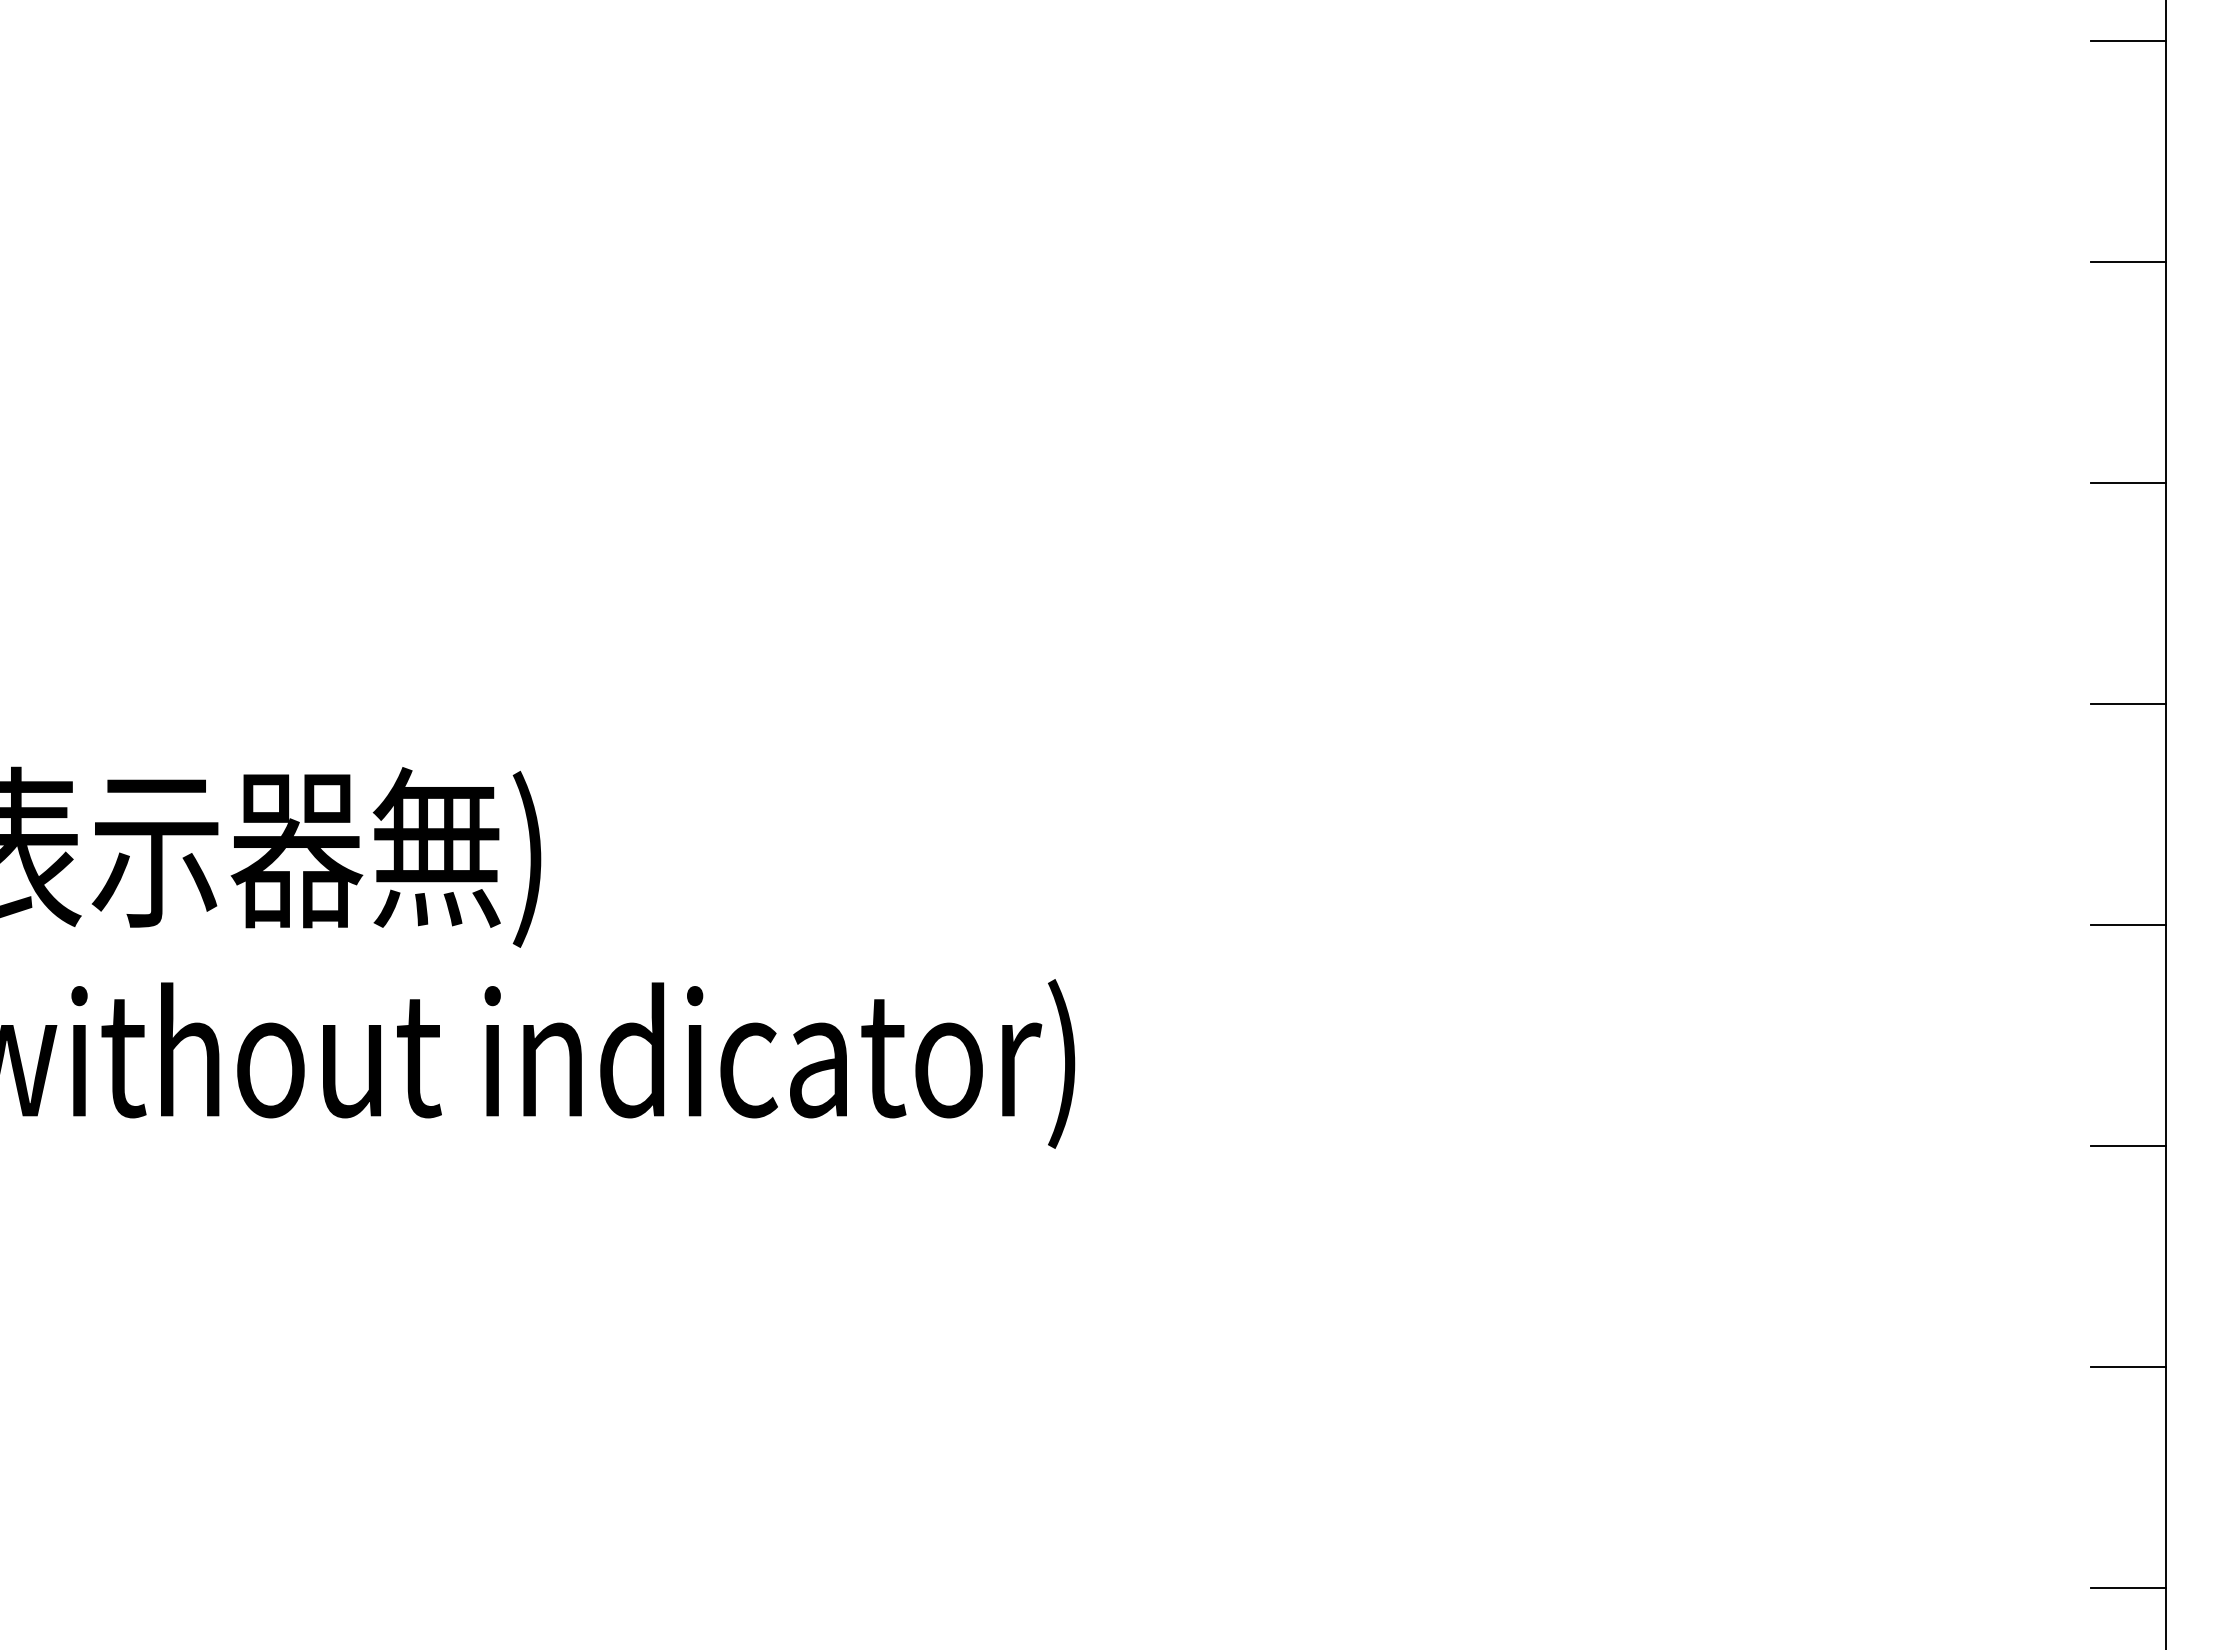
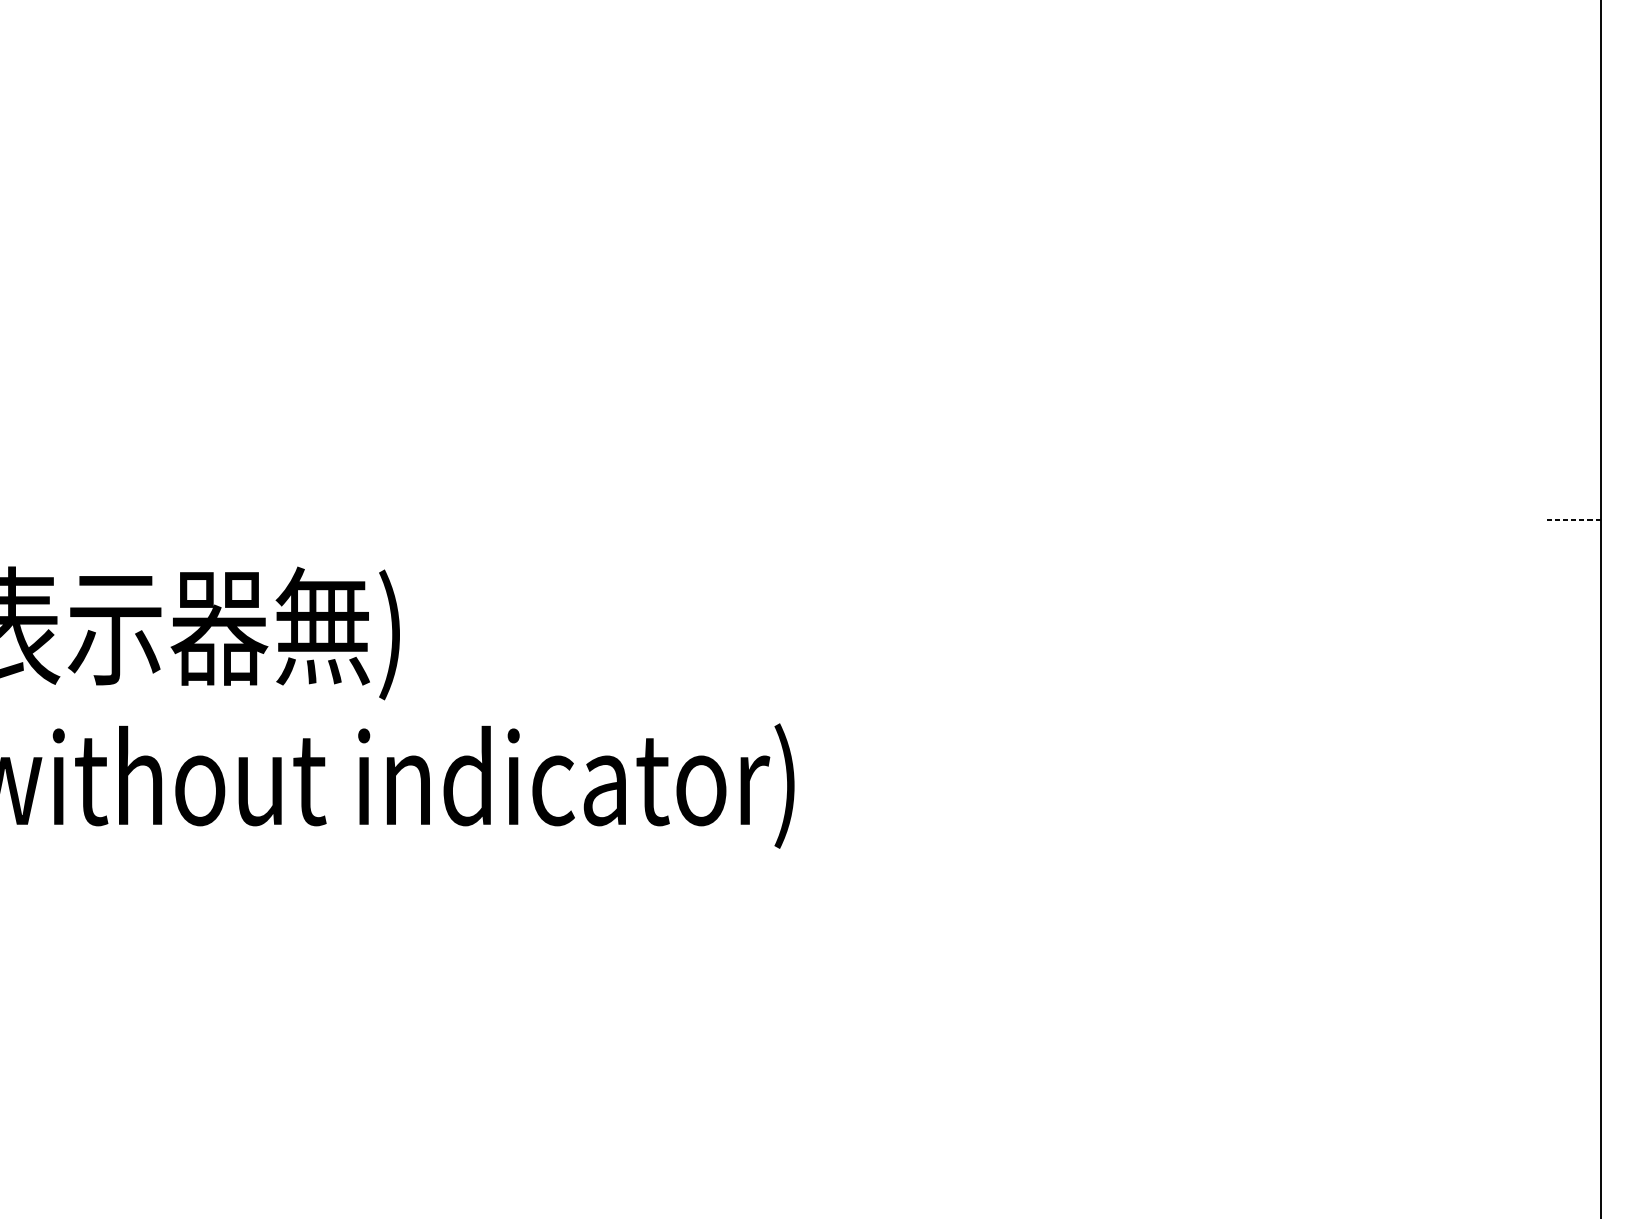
line: (2128, 40) -> (1572, 29), removed
line: (2128, 261) -> (1572, 193), removed
line: (2128, 482) -> (1572, 356), removed
line: (2128, 703) -> (1572, 519), solid -> dashed
line: (2128, 925) -> (1572, 683), removed
line: (2128, 1146) -> (1572, 847), removed
line: (2128, 1367) -> (1572, 1010), removed
line: (2128, 1588) -> (1572, 1173), removed

